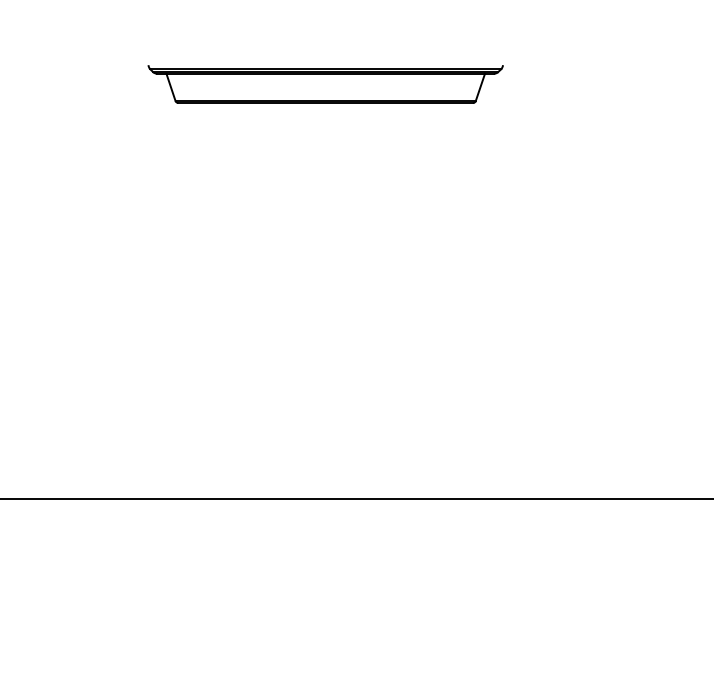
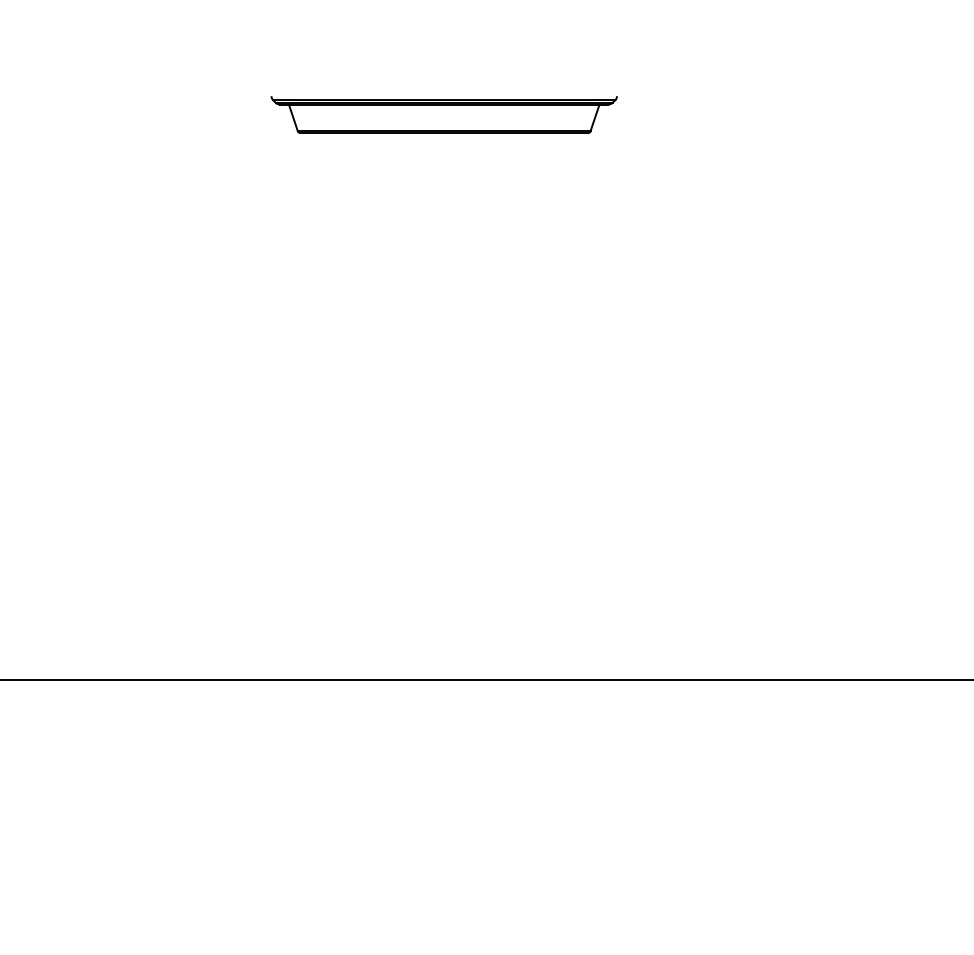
part: (325, 84) -> (443, 114), size x0.71

